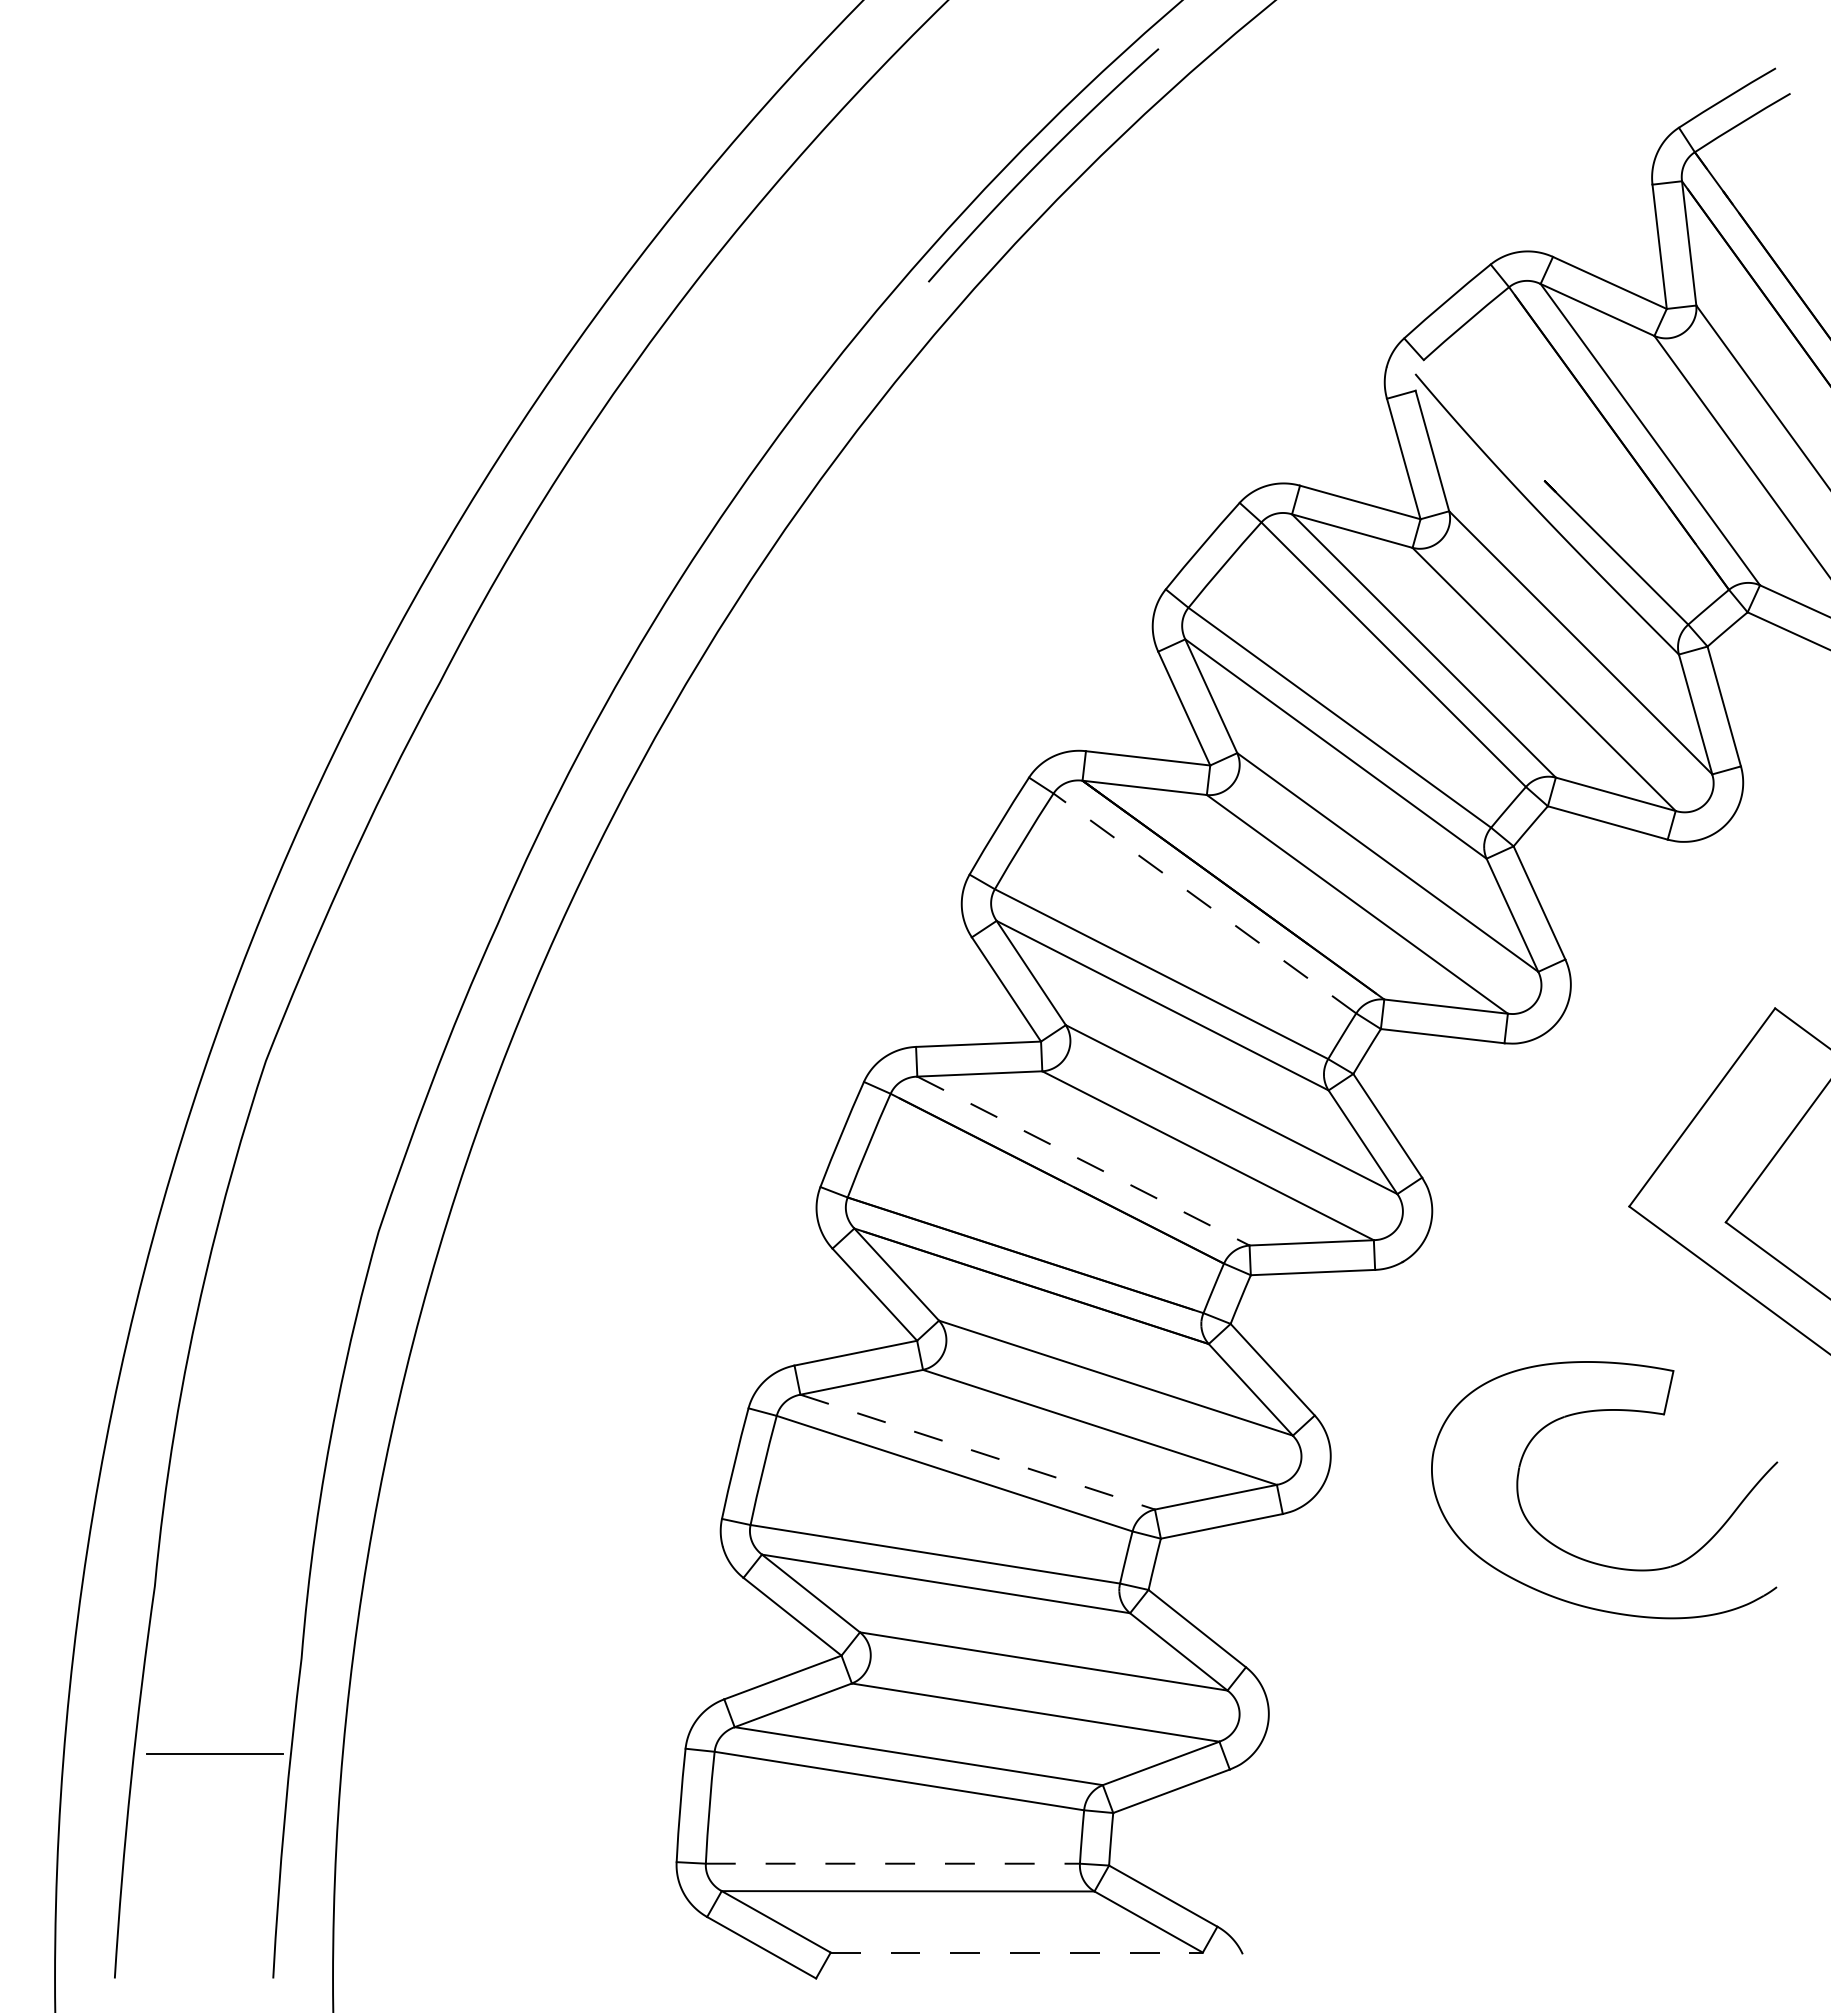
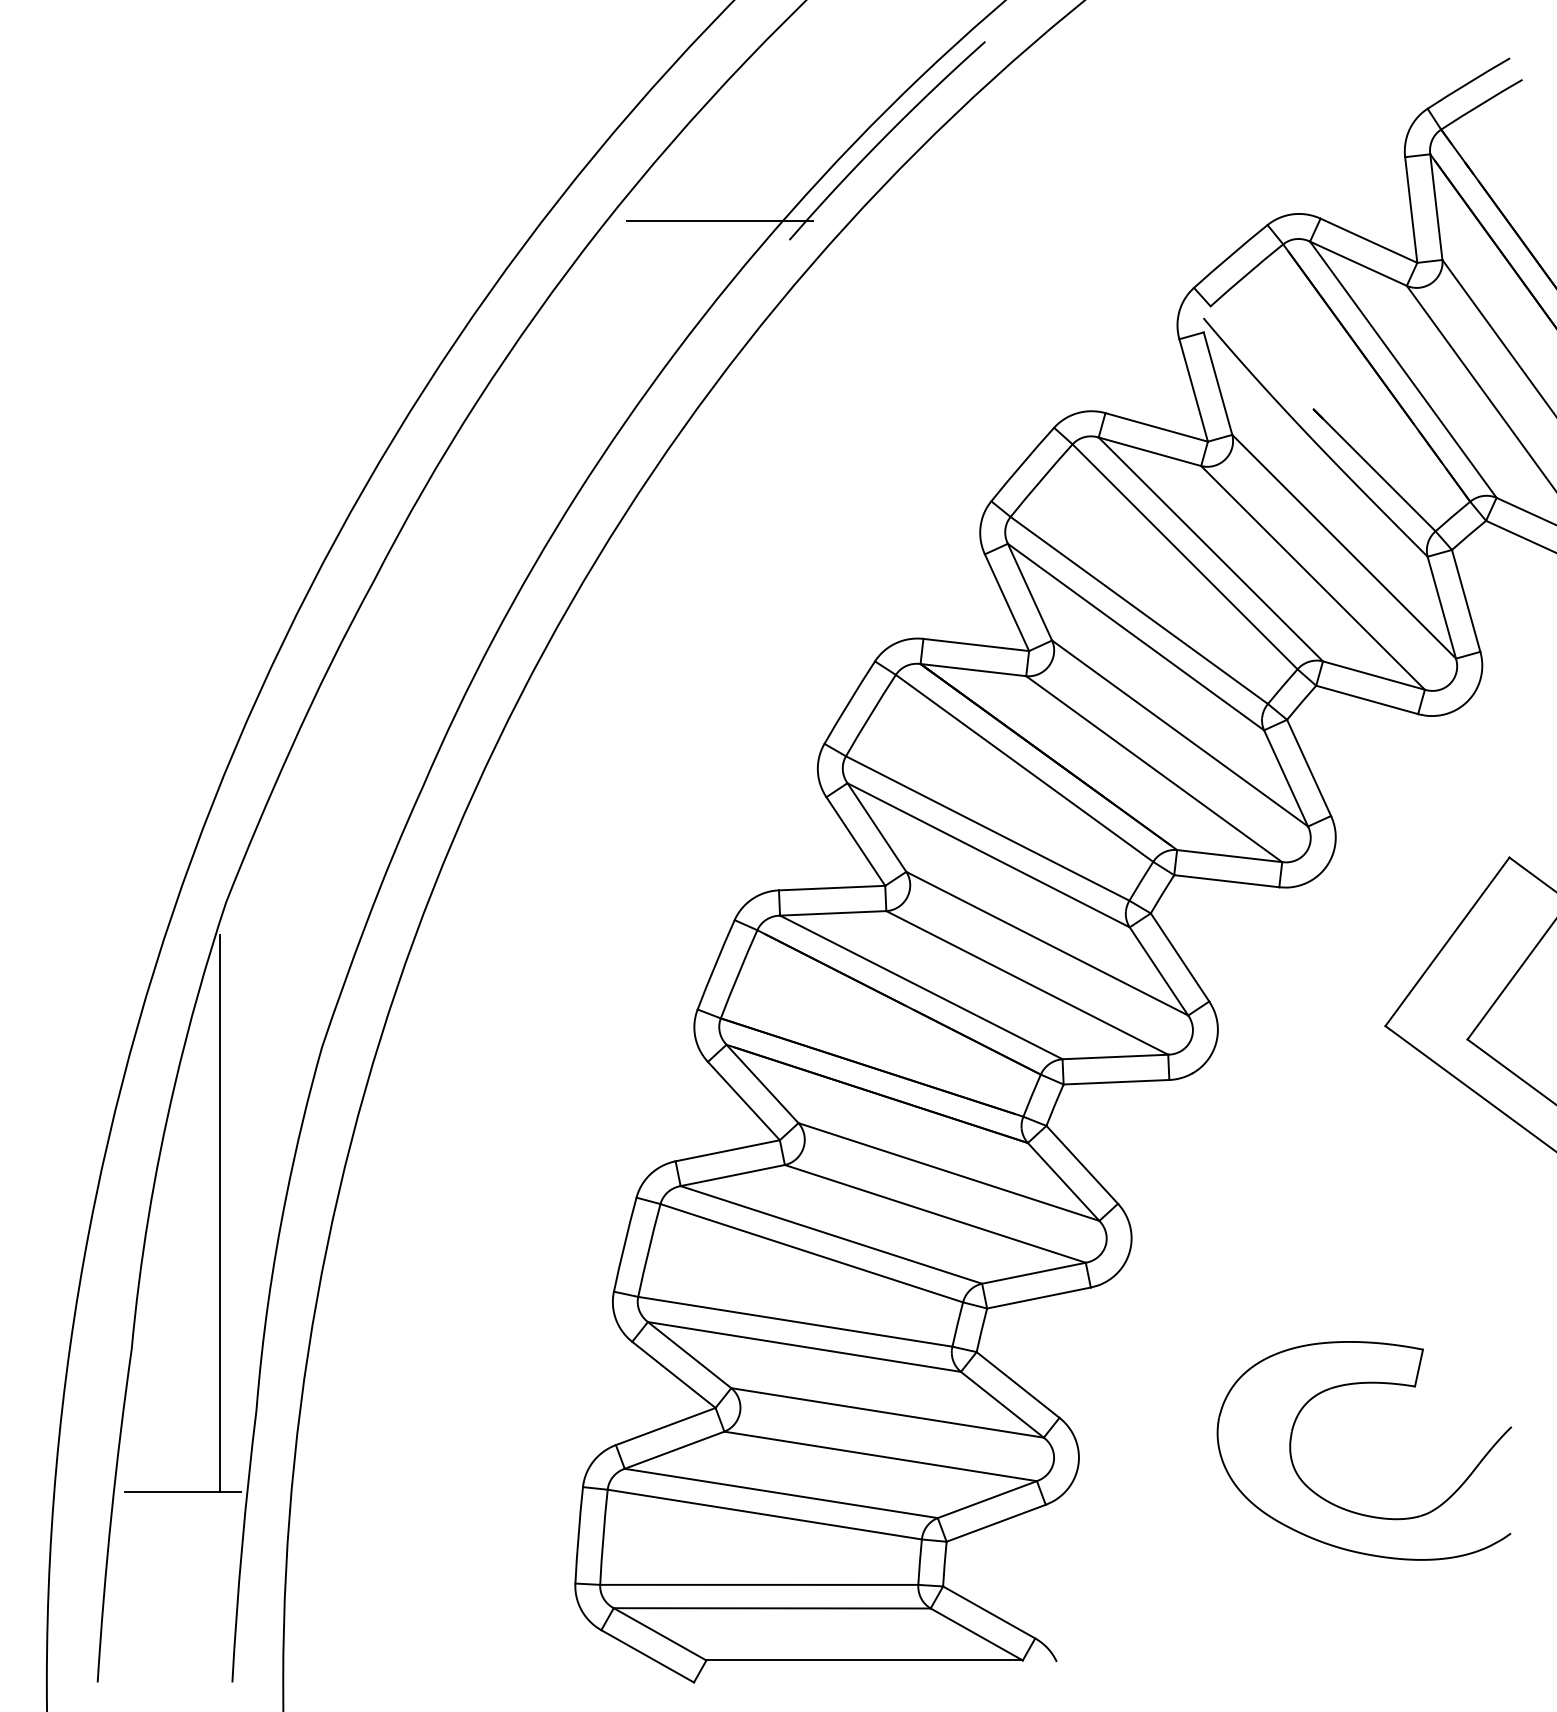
line: (846, 259) -> (719, 220), added
line: (1204, 903) -> (1024, 768), dashed -> solid
line: (1083, 1161) -> (921, 987), dashed -> solid
line: (258, 1426) -> (219, 1213), added
line: (978, 1452) -> (832, 1235), dashed -> solid
part: (1578, 1556) -> (1342, 1507), moved
line: (893, 1863) -> (759, 1584), dashed -> solid
line: (1017, 1952) -> (865, 1660), dashed -> solid

